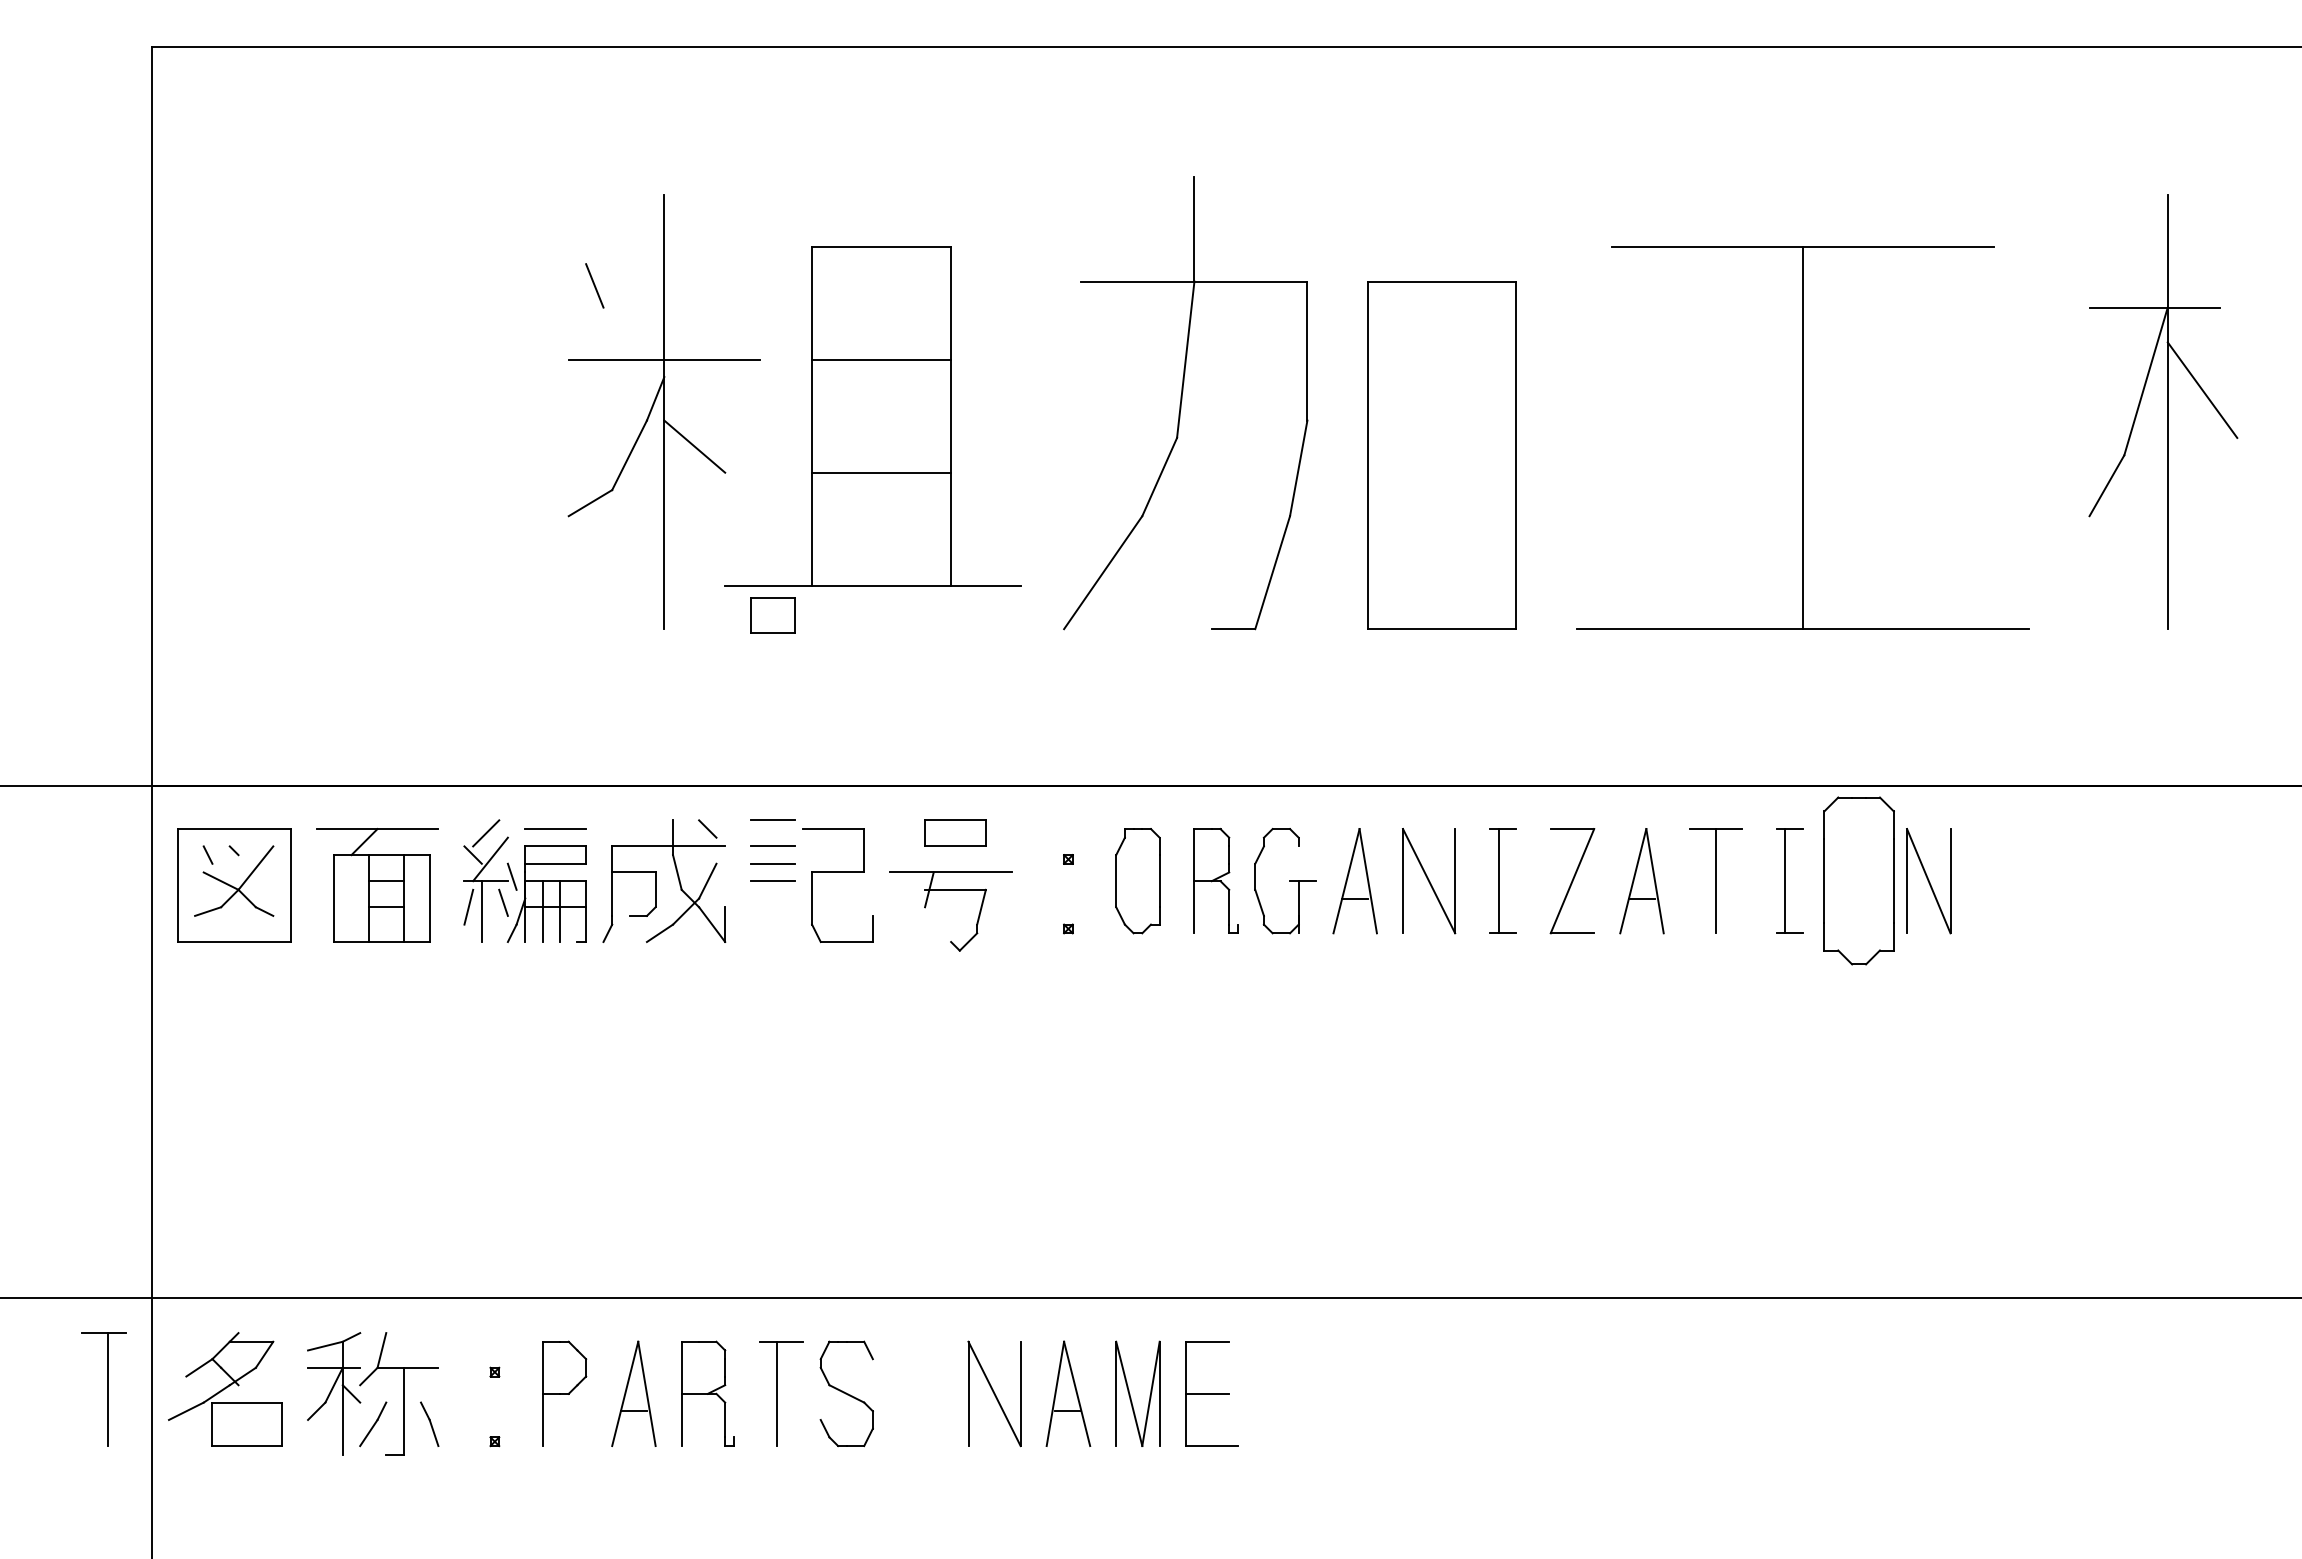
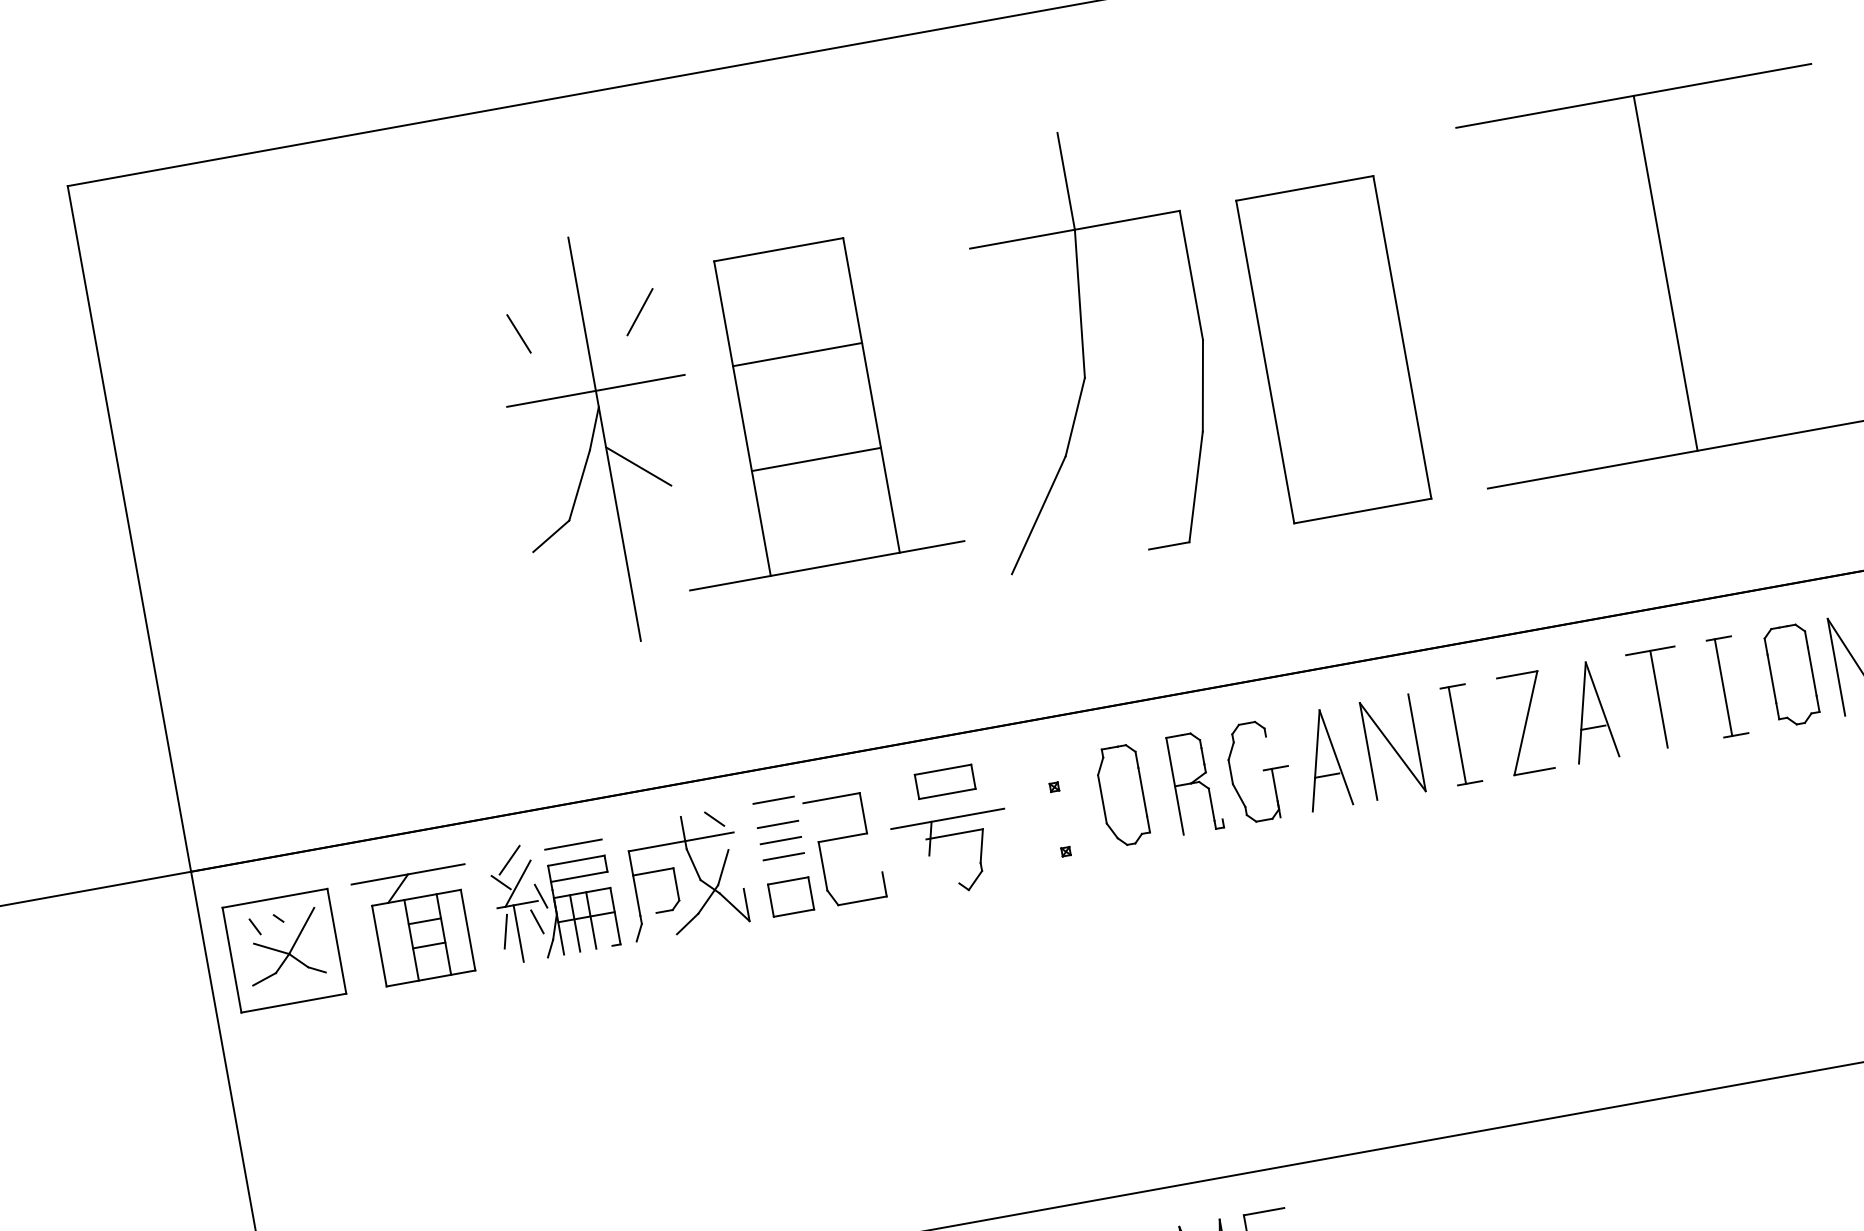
line: (724, 285) -> (639, 311), added
part: (772, 615) -> (790, 897), moved
part: (1859, 881) -> (1792, 675), size x0.62

